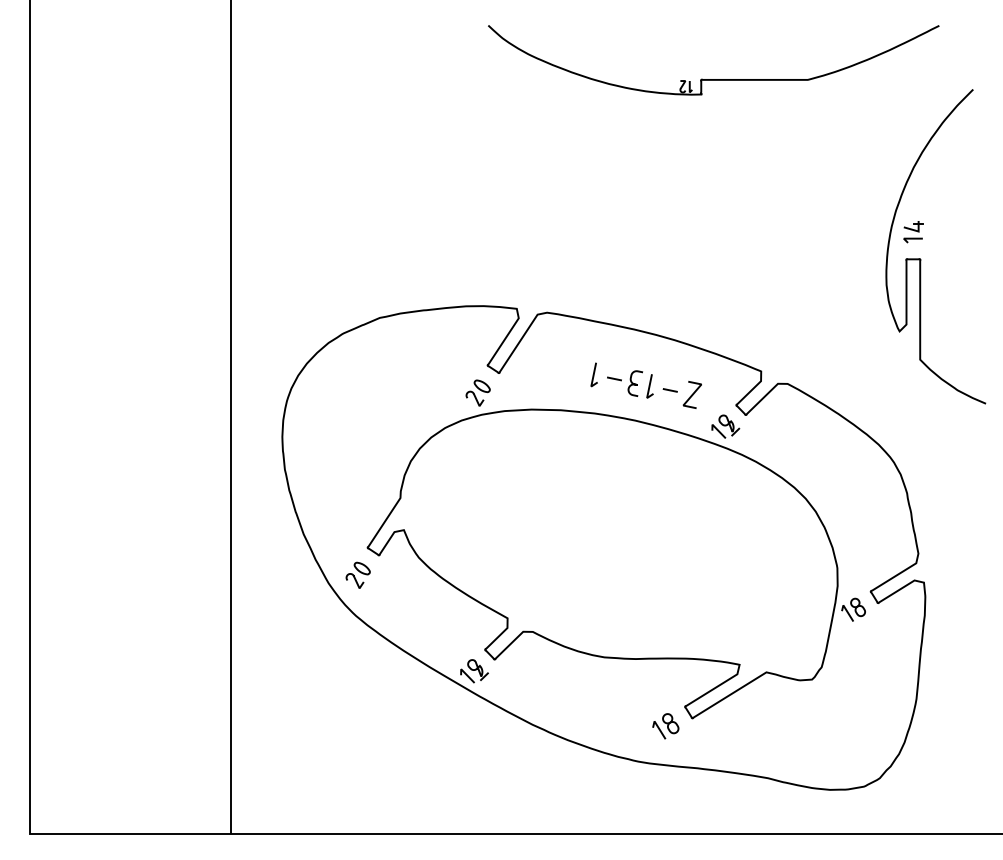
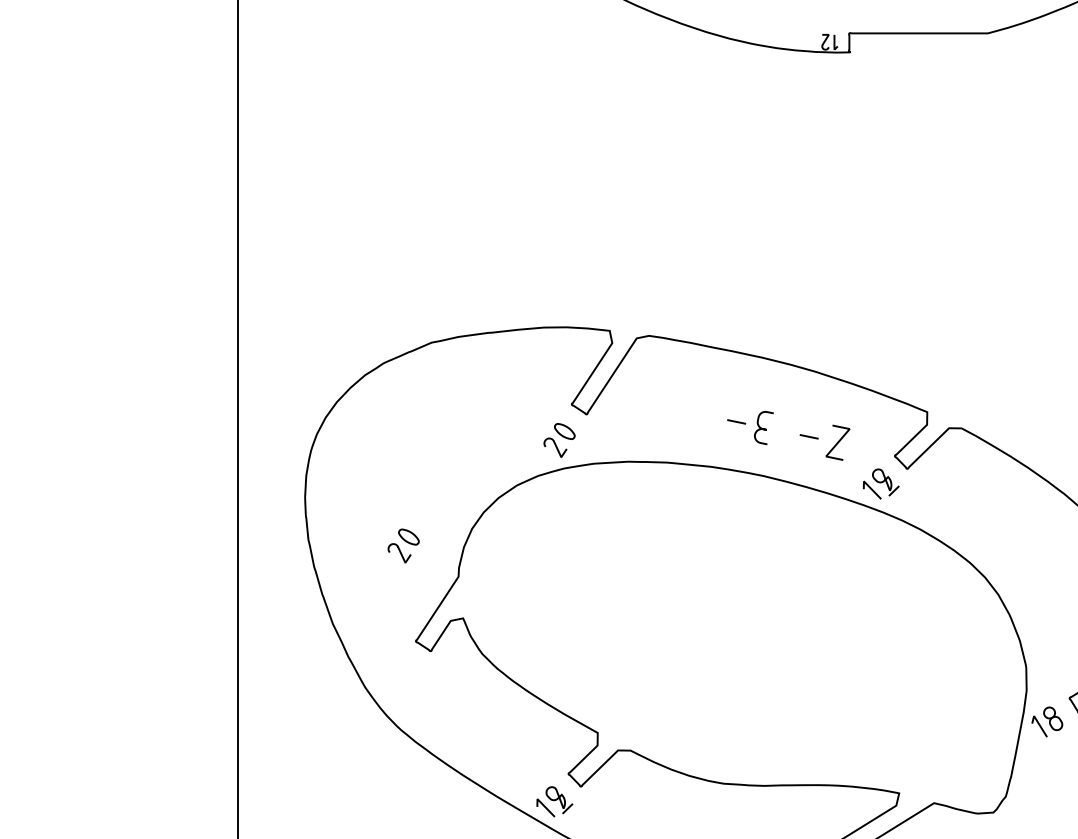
line: (593, 374) -> (709, 416), removed
line: (649, 386) -> (782, 431), removed
part: (357, 574) -> (402, 544), moved

